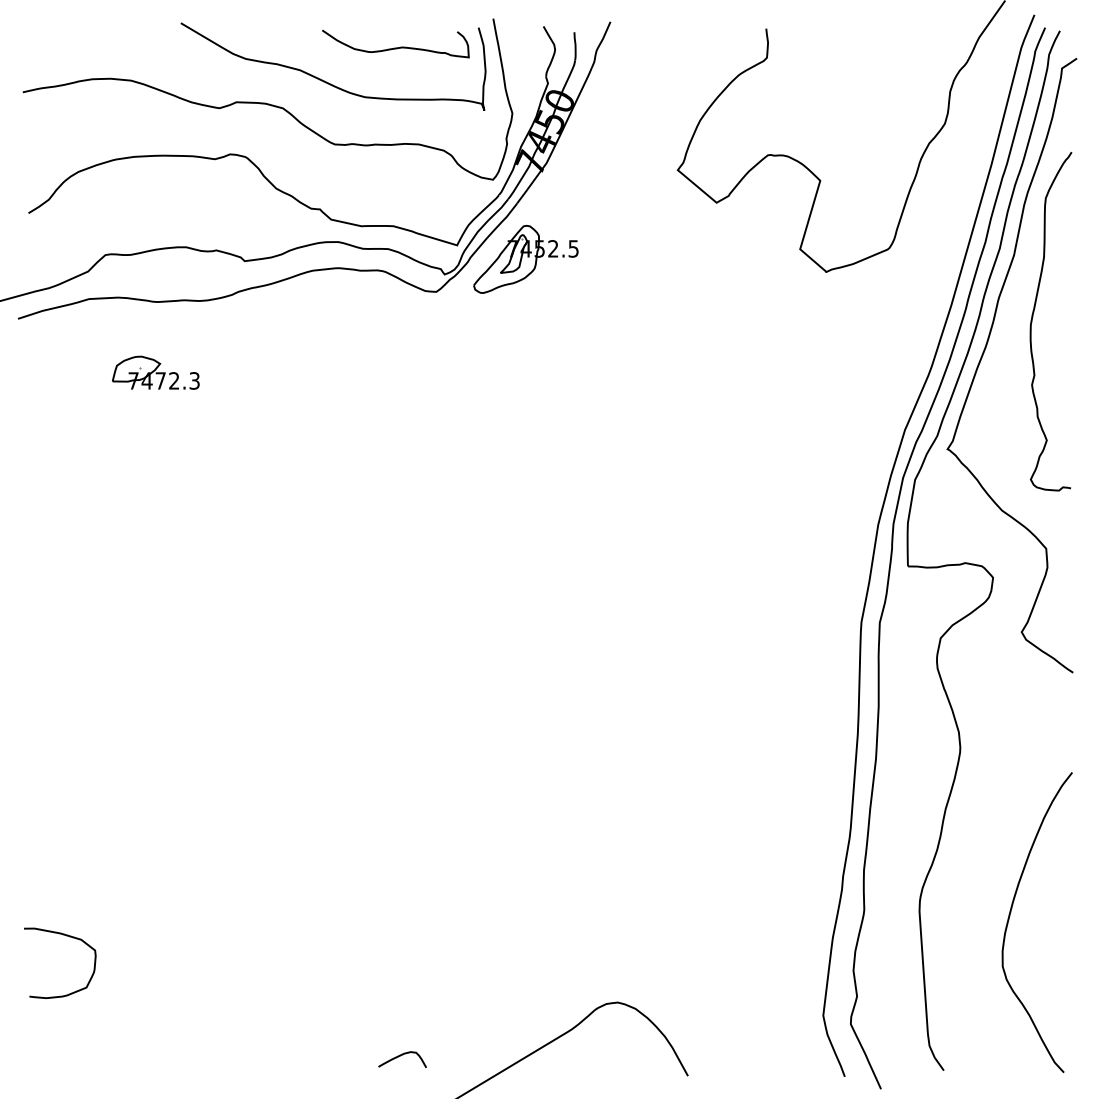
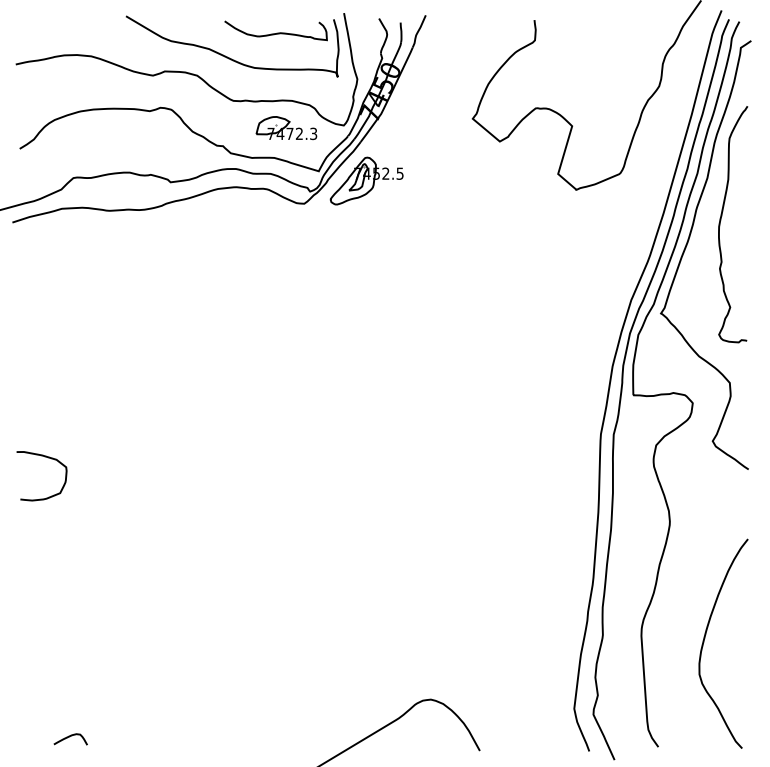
part: (155, 373) -> (286, 128), moved
curve: (63, 936) -> (44, 457), moved
curve: (400, 1056) -> (69, 737), moved

